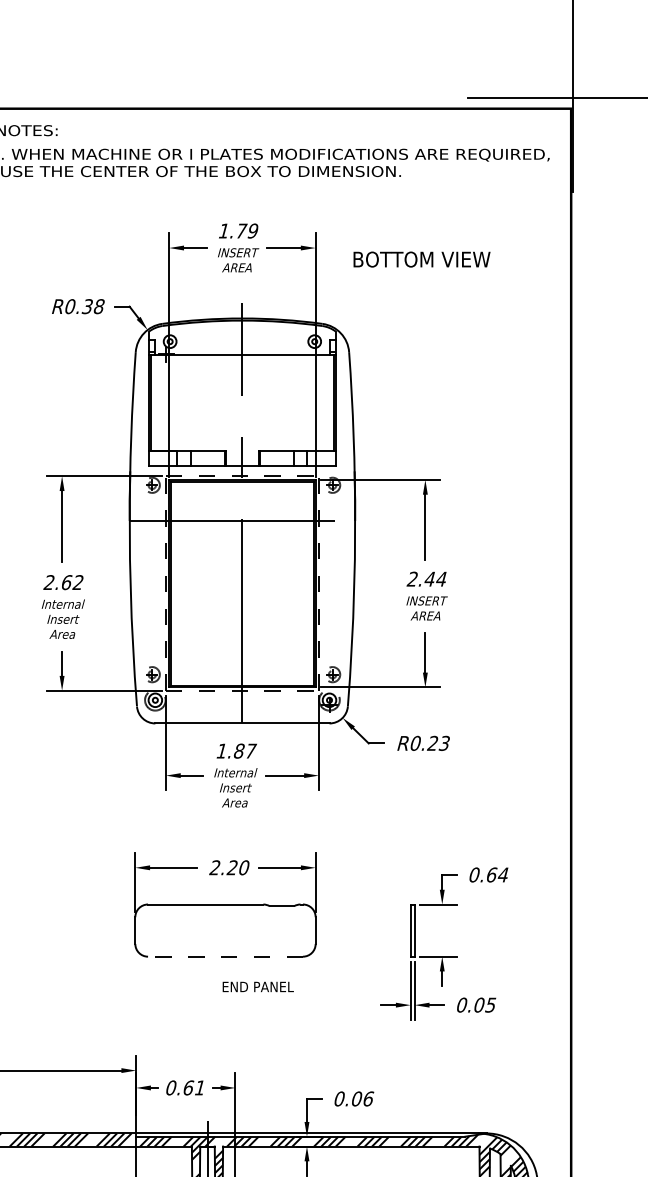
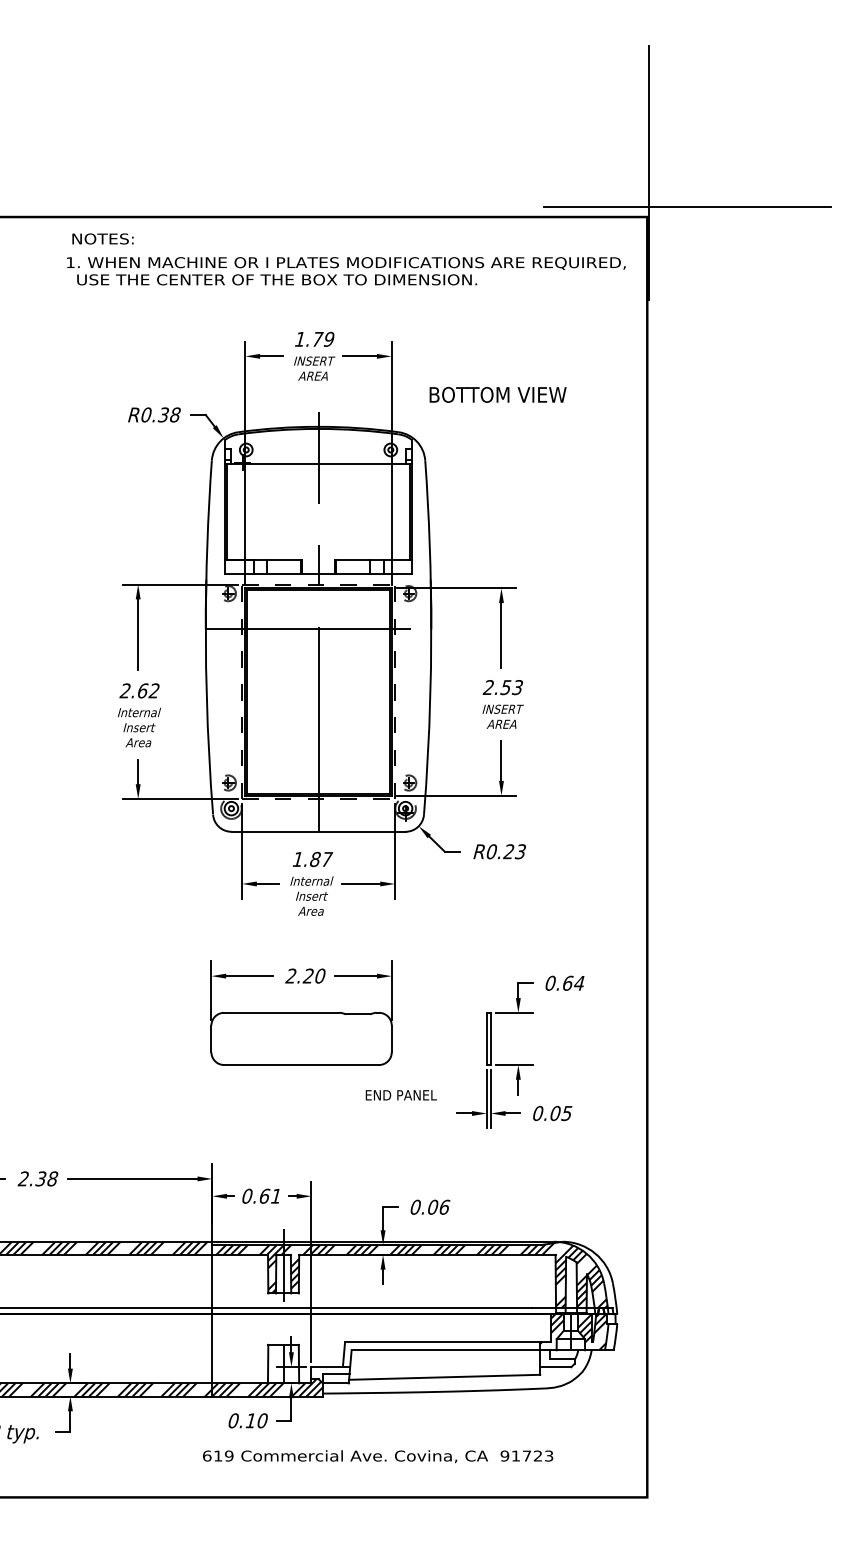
text: (421, 259) -> (497, 394), moved
text: (435, 579) -> (511, 687), 2.44 -> 2.53
line: (225, 957) -> (301, 1065), dashed -> solid
text: (257, 987) -> (400, 1095), moved

